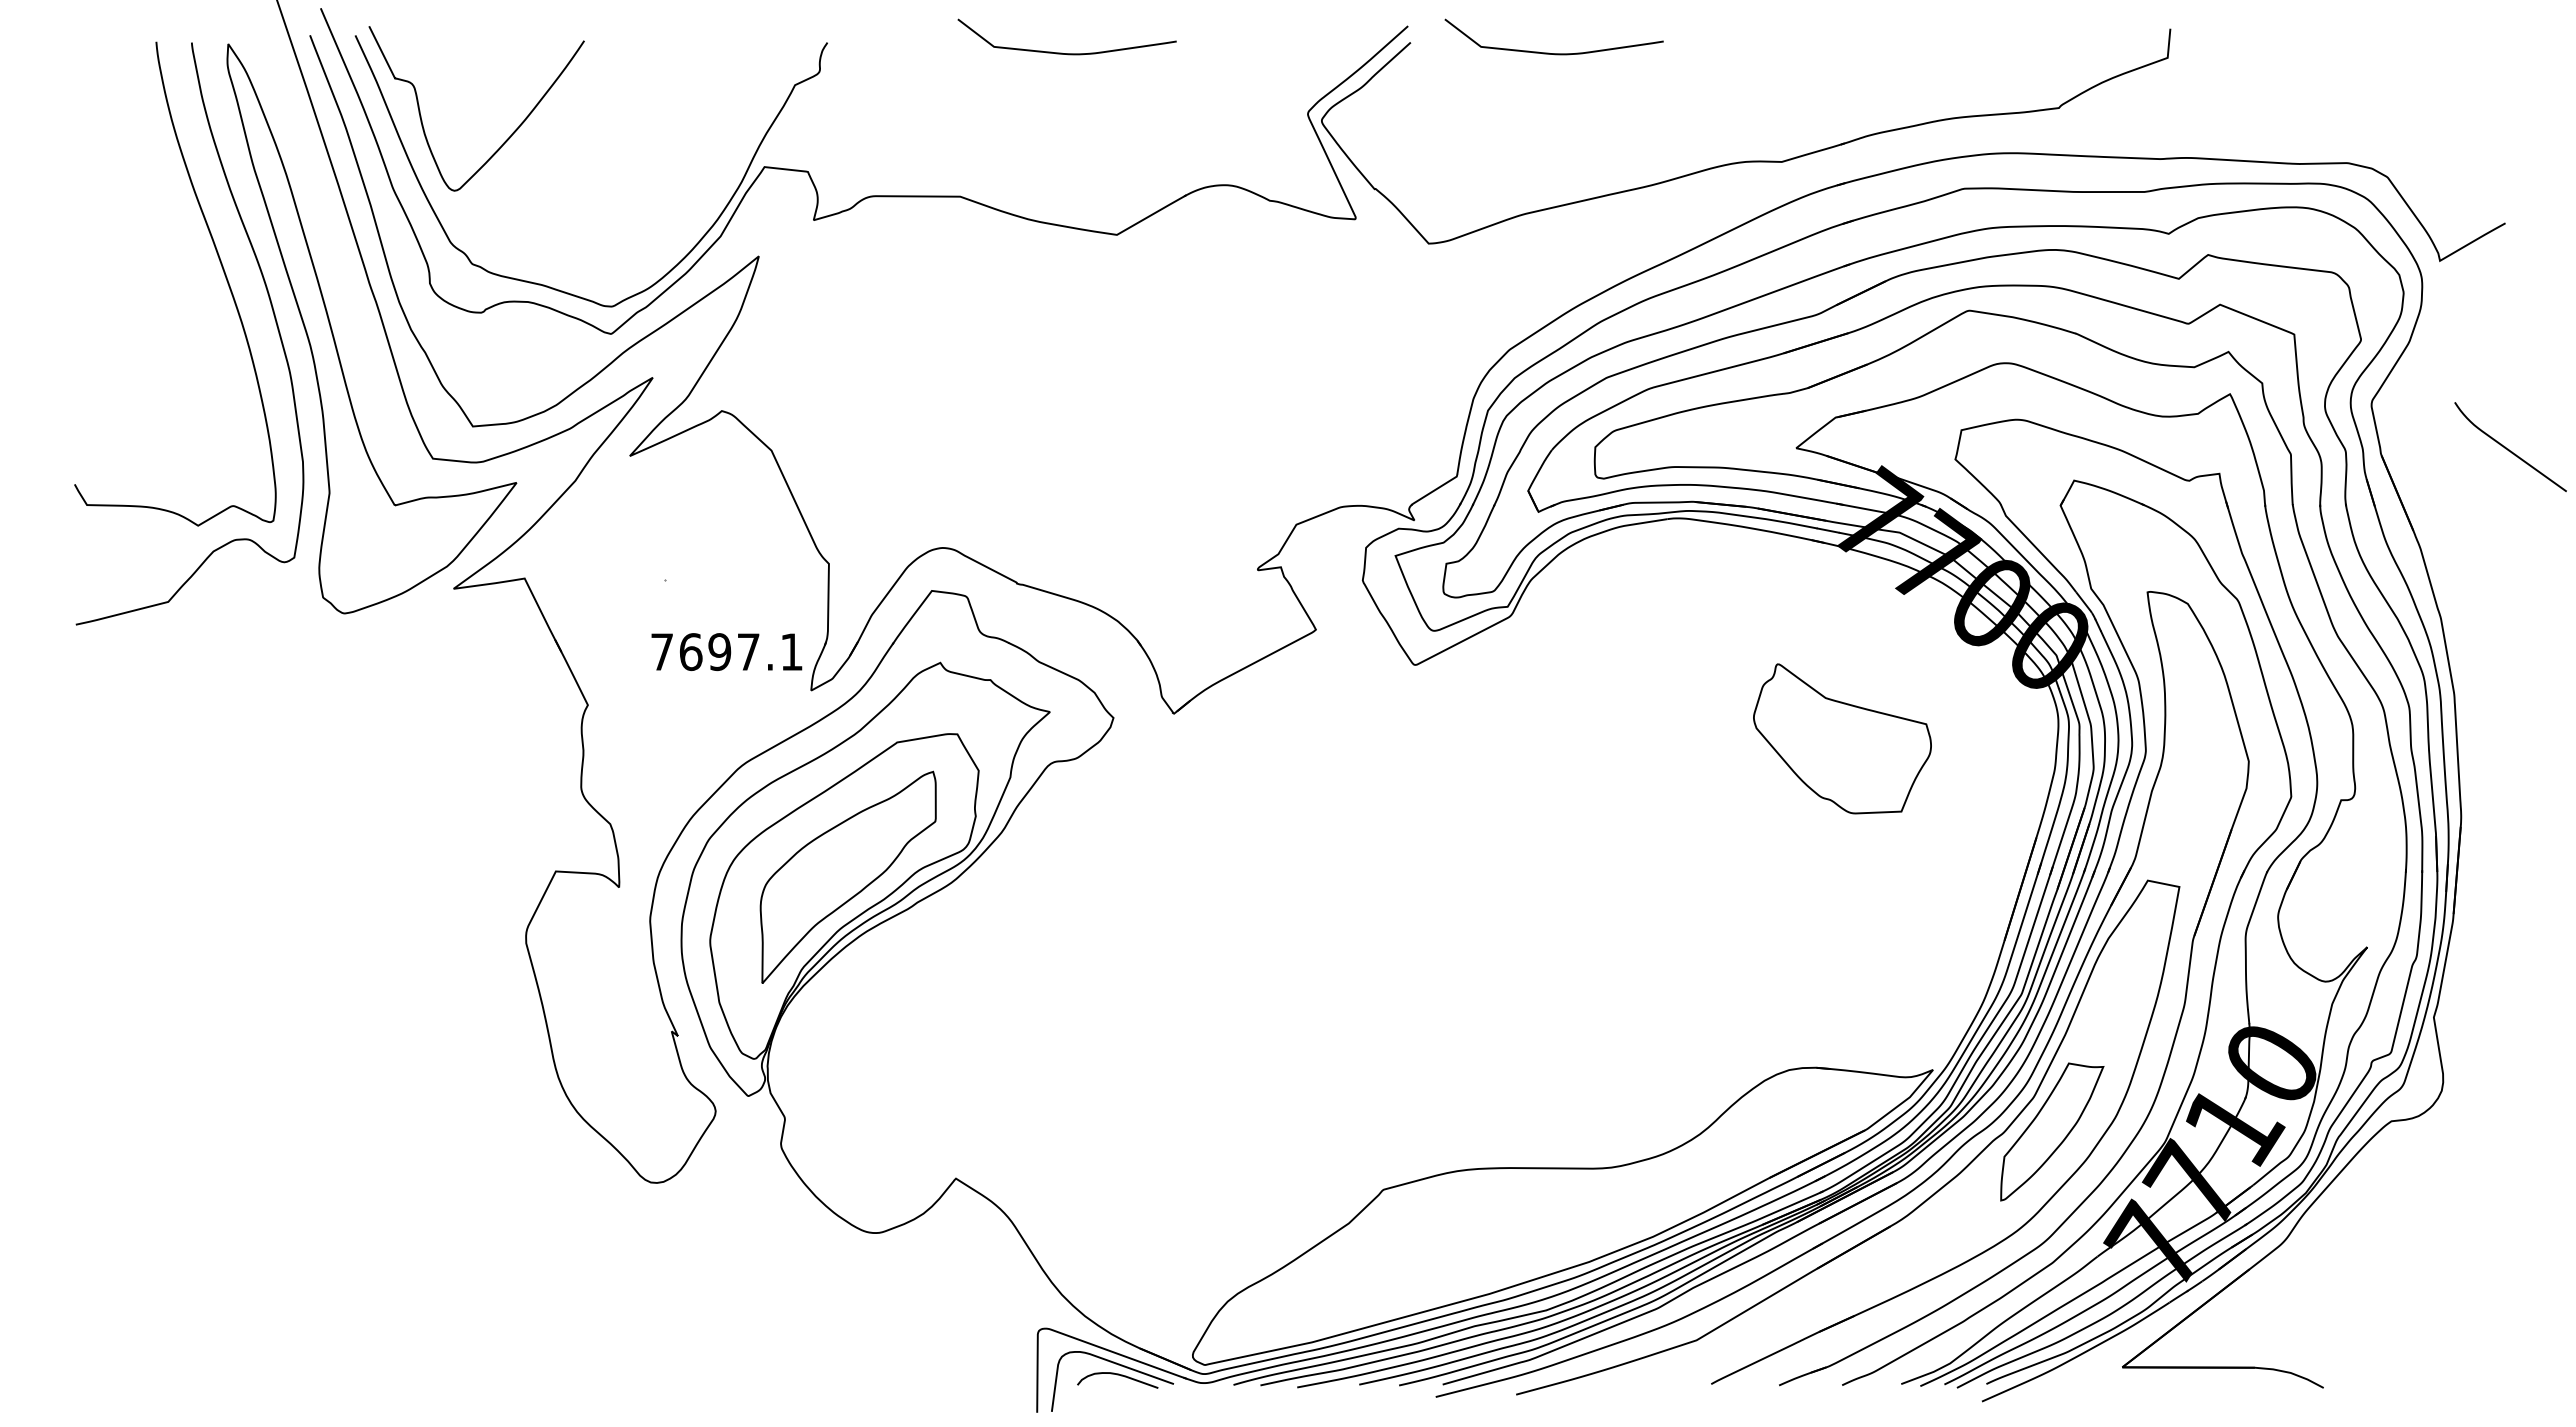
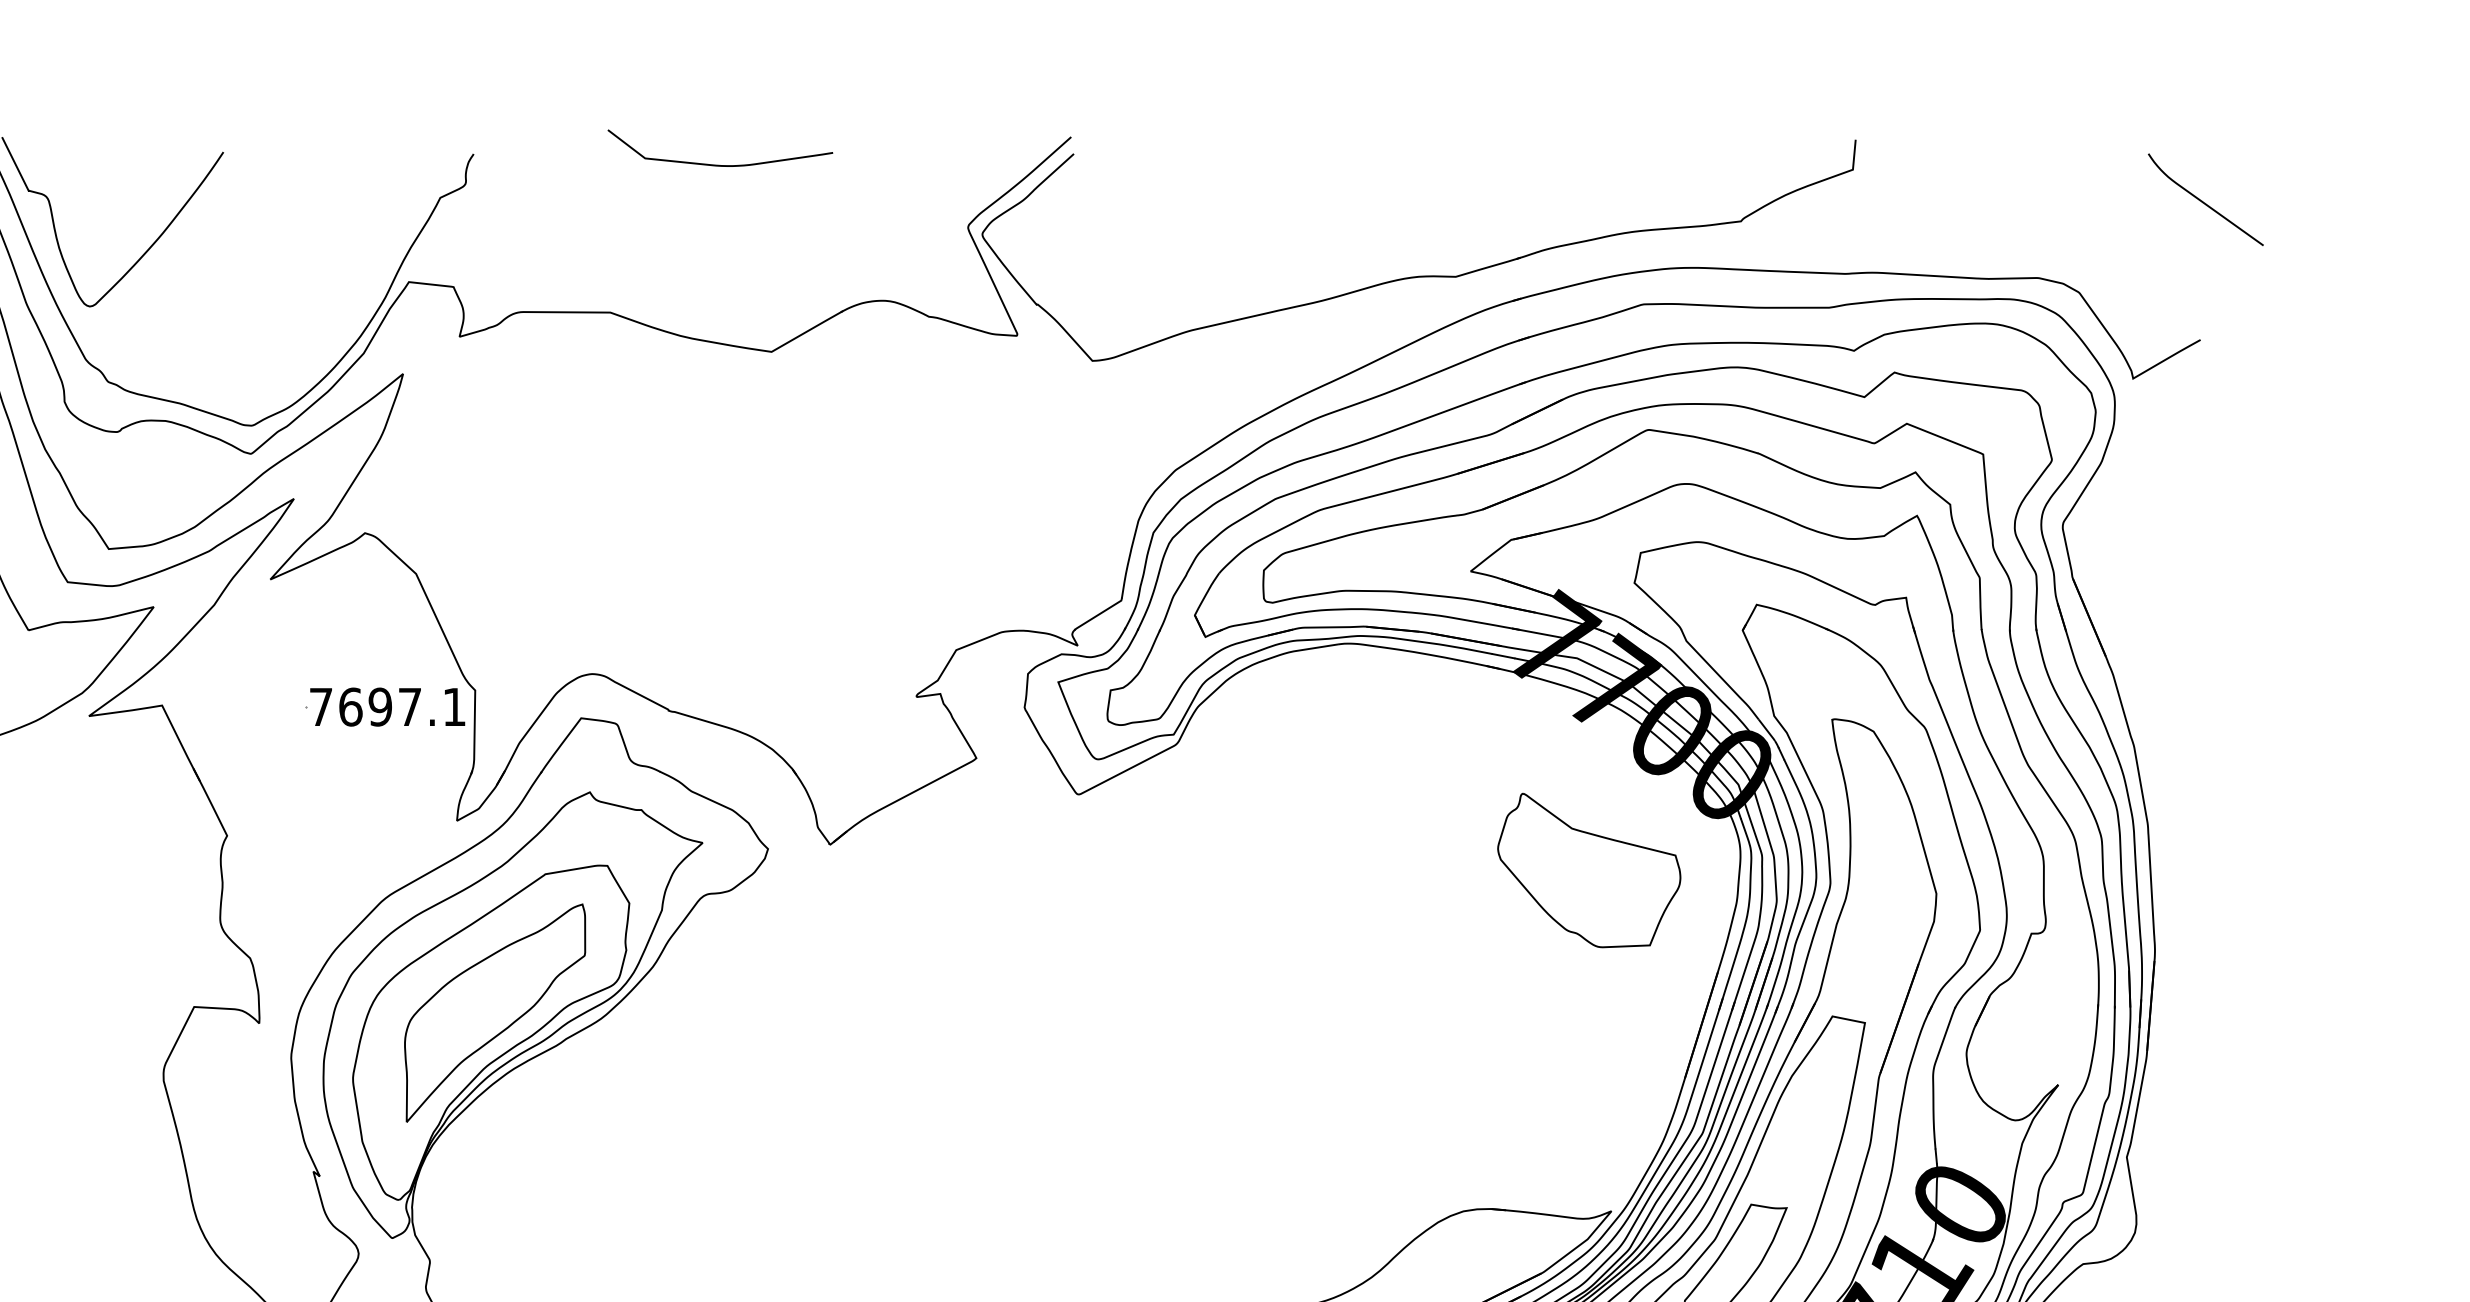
curve: (1549, 52) -> (1216, 164), removed
curve: (2508, 448) -> (2203, 201), moved
text: (726, 652) -> (387, 707), moved
part: (1842, 738) -> (1589, 870), moved

